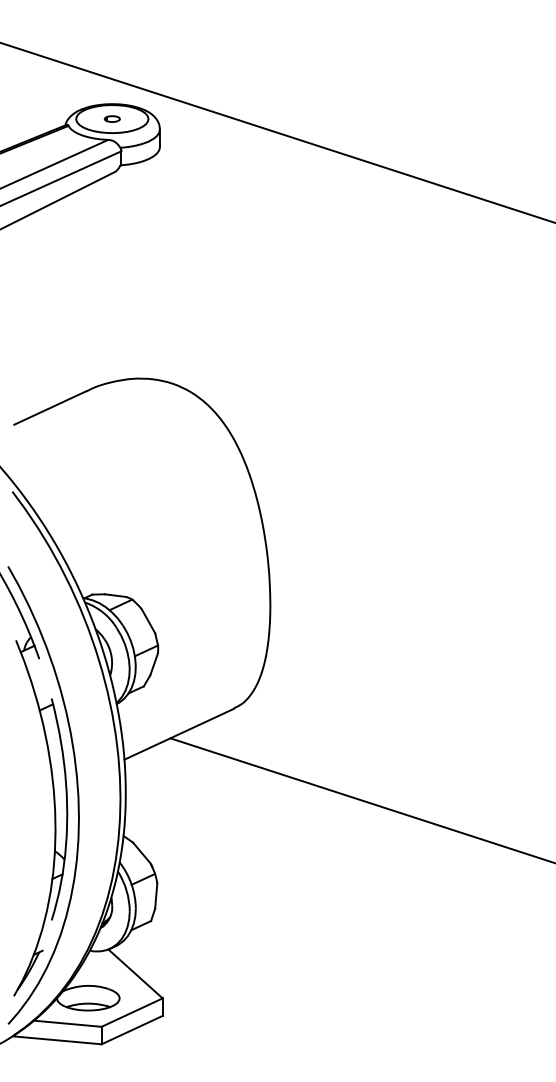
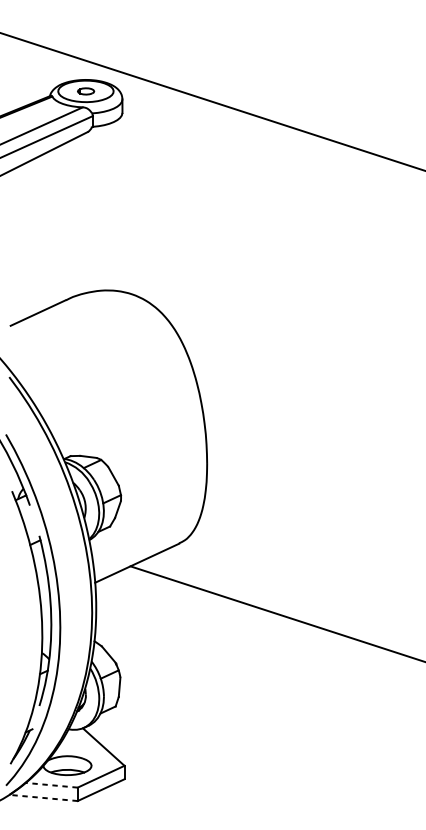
part: (111, 118) -> (85, 90), size x1.4
line: (67, 1023) -> (51, 785), solid -> dashed
line: (57, 1040) -> (43, 798), solid -> dashed

